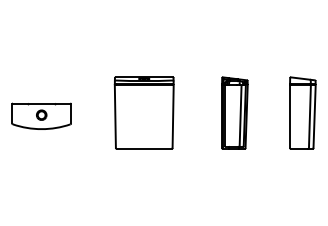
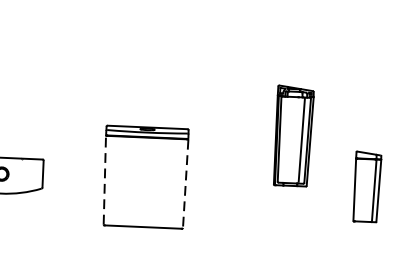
part: (234, 112) -> (293, 135), moved
part: (302, 112) -> (366, 186), size x0.7
line: (115, 116) -> (105, 180), solid -> dashed
line: (173, 116) -> (186, 183), solid -> dashed

